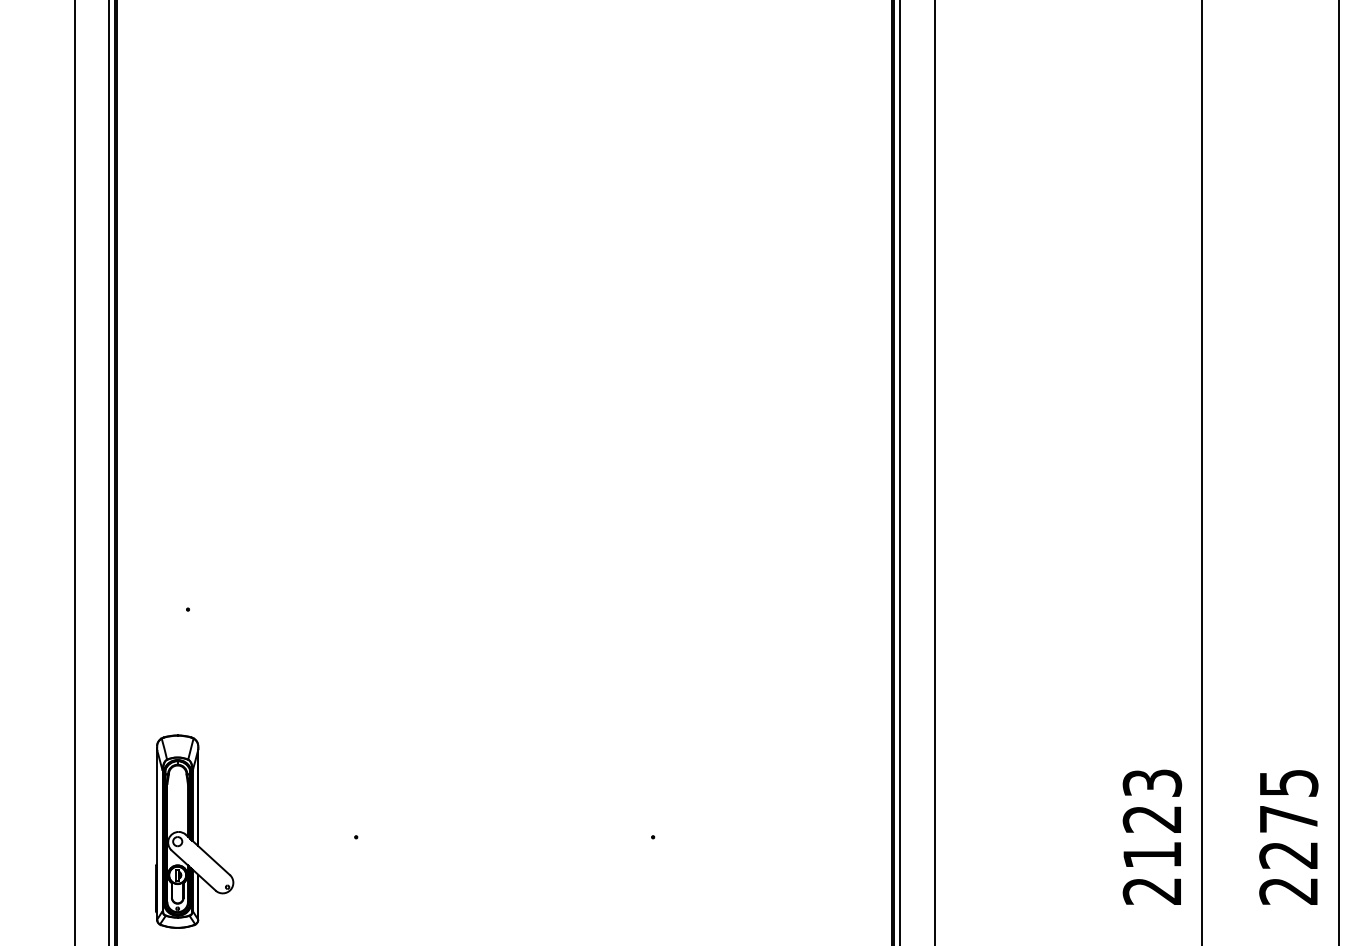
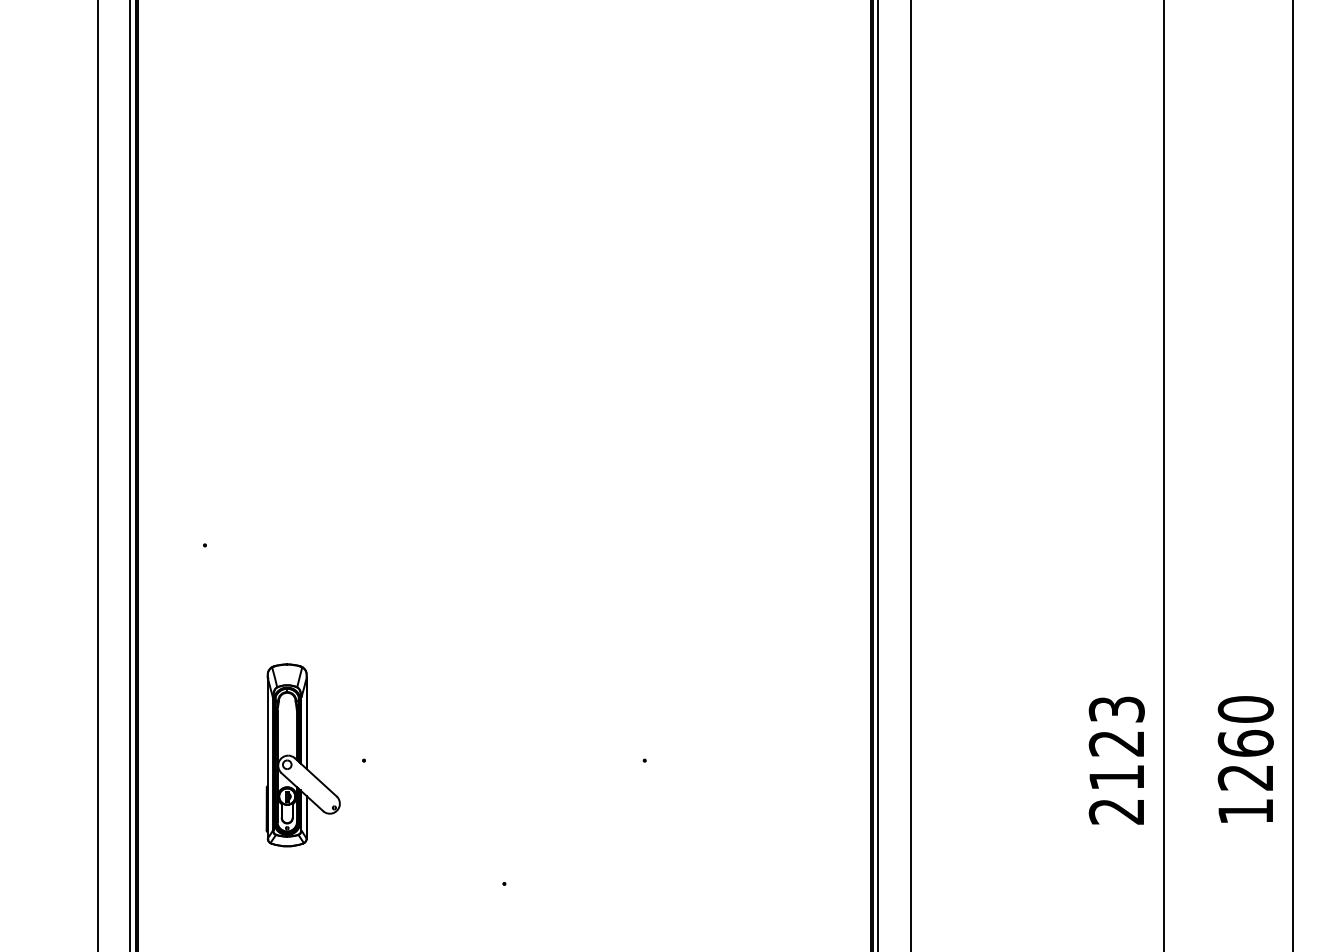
part: (193, 831) -> (302, 755), moved
text: (1288, 837) -> (1245, 760), 2275 -> 1260

